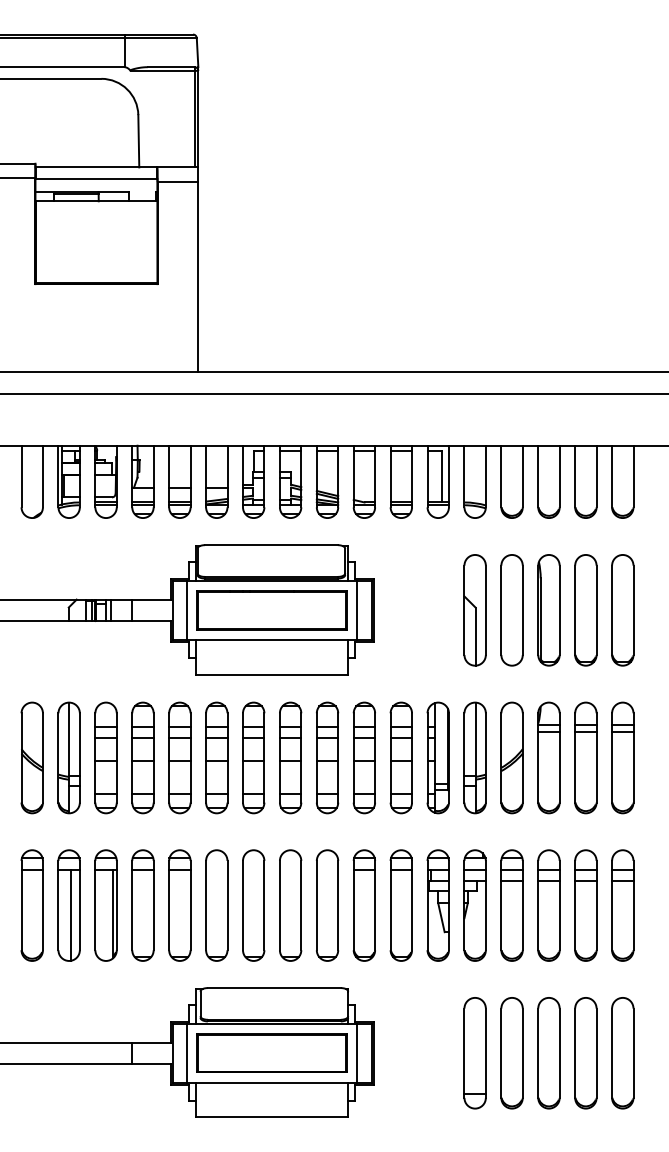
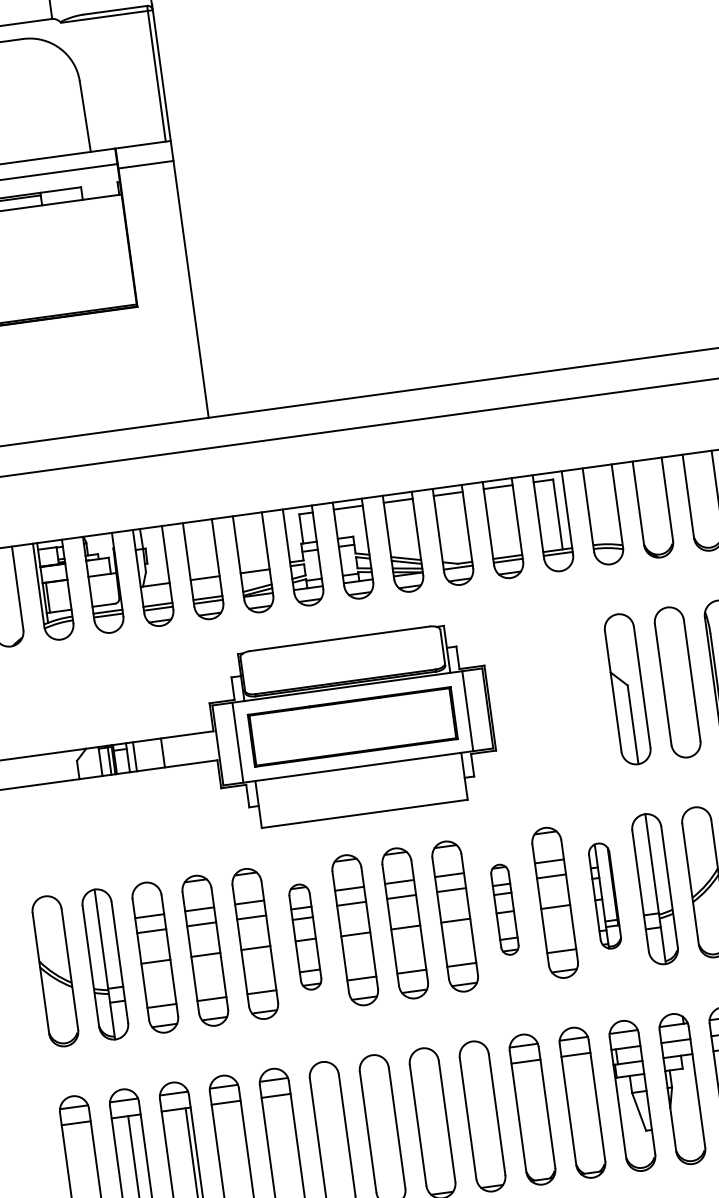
part: (216, 757) -> (304, 936), size x0.7
part: (363, 757) -> (503, 909), size x0.6
part: (437, 757) -> (604, 895), size x0.7

